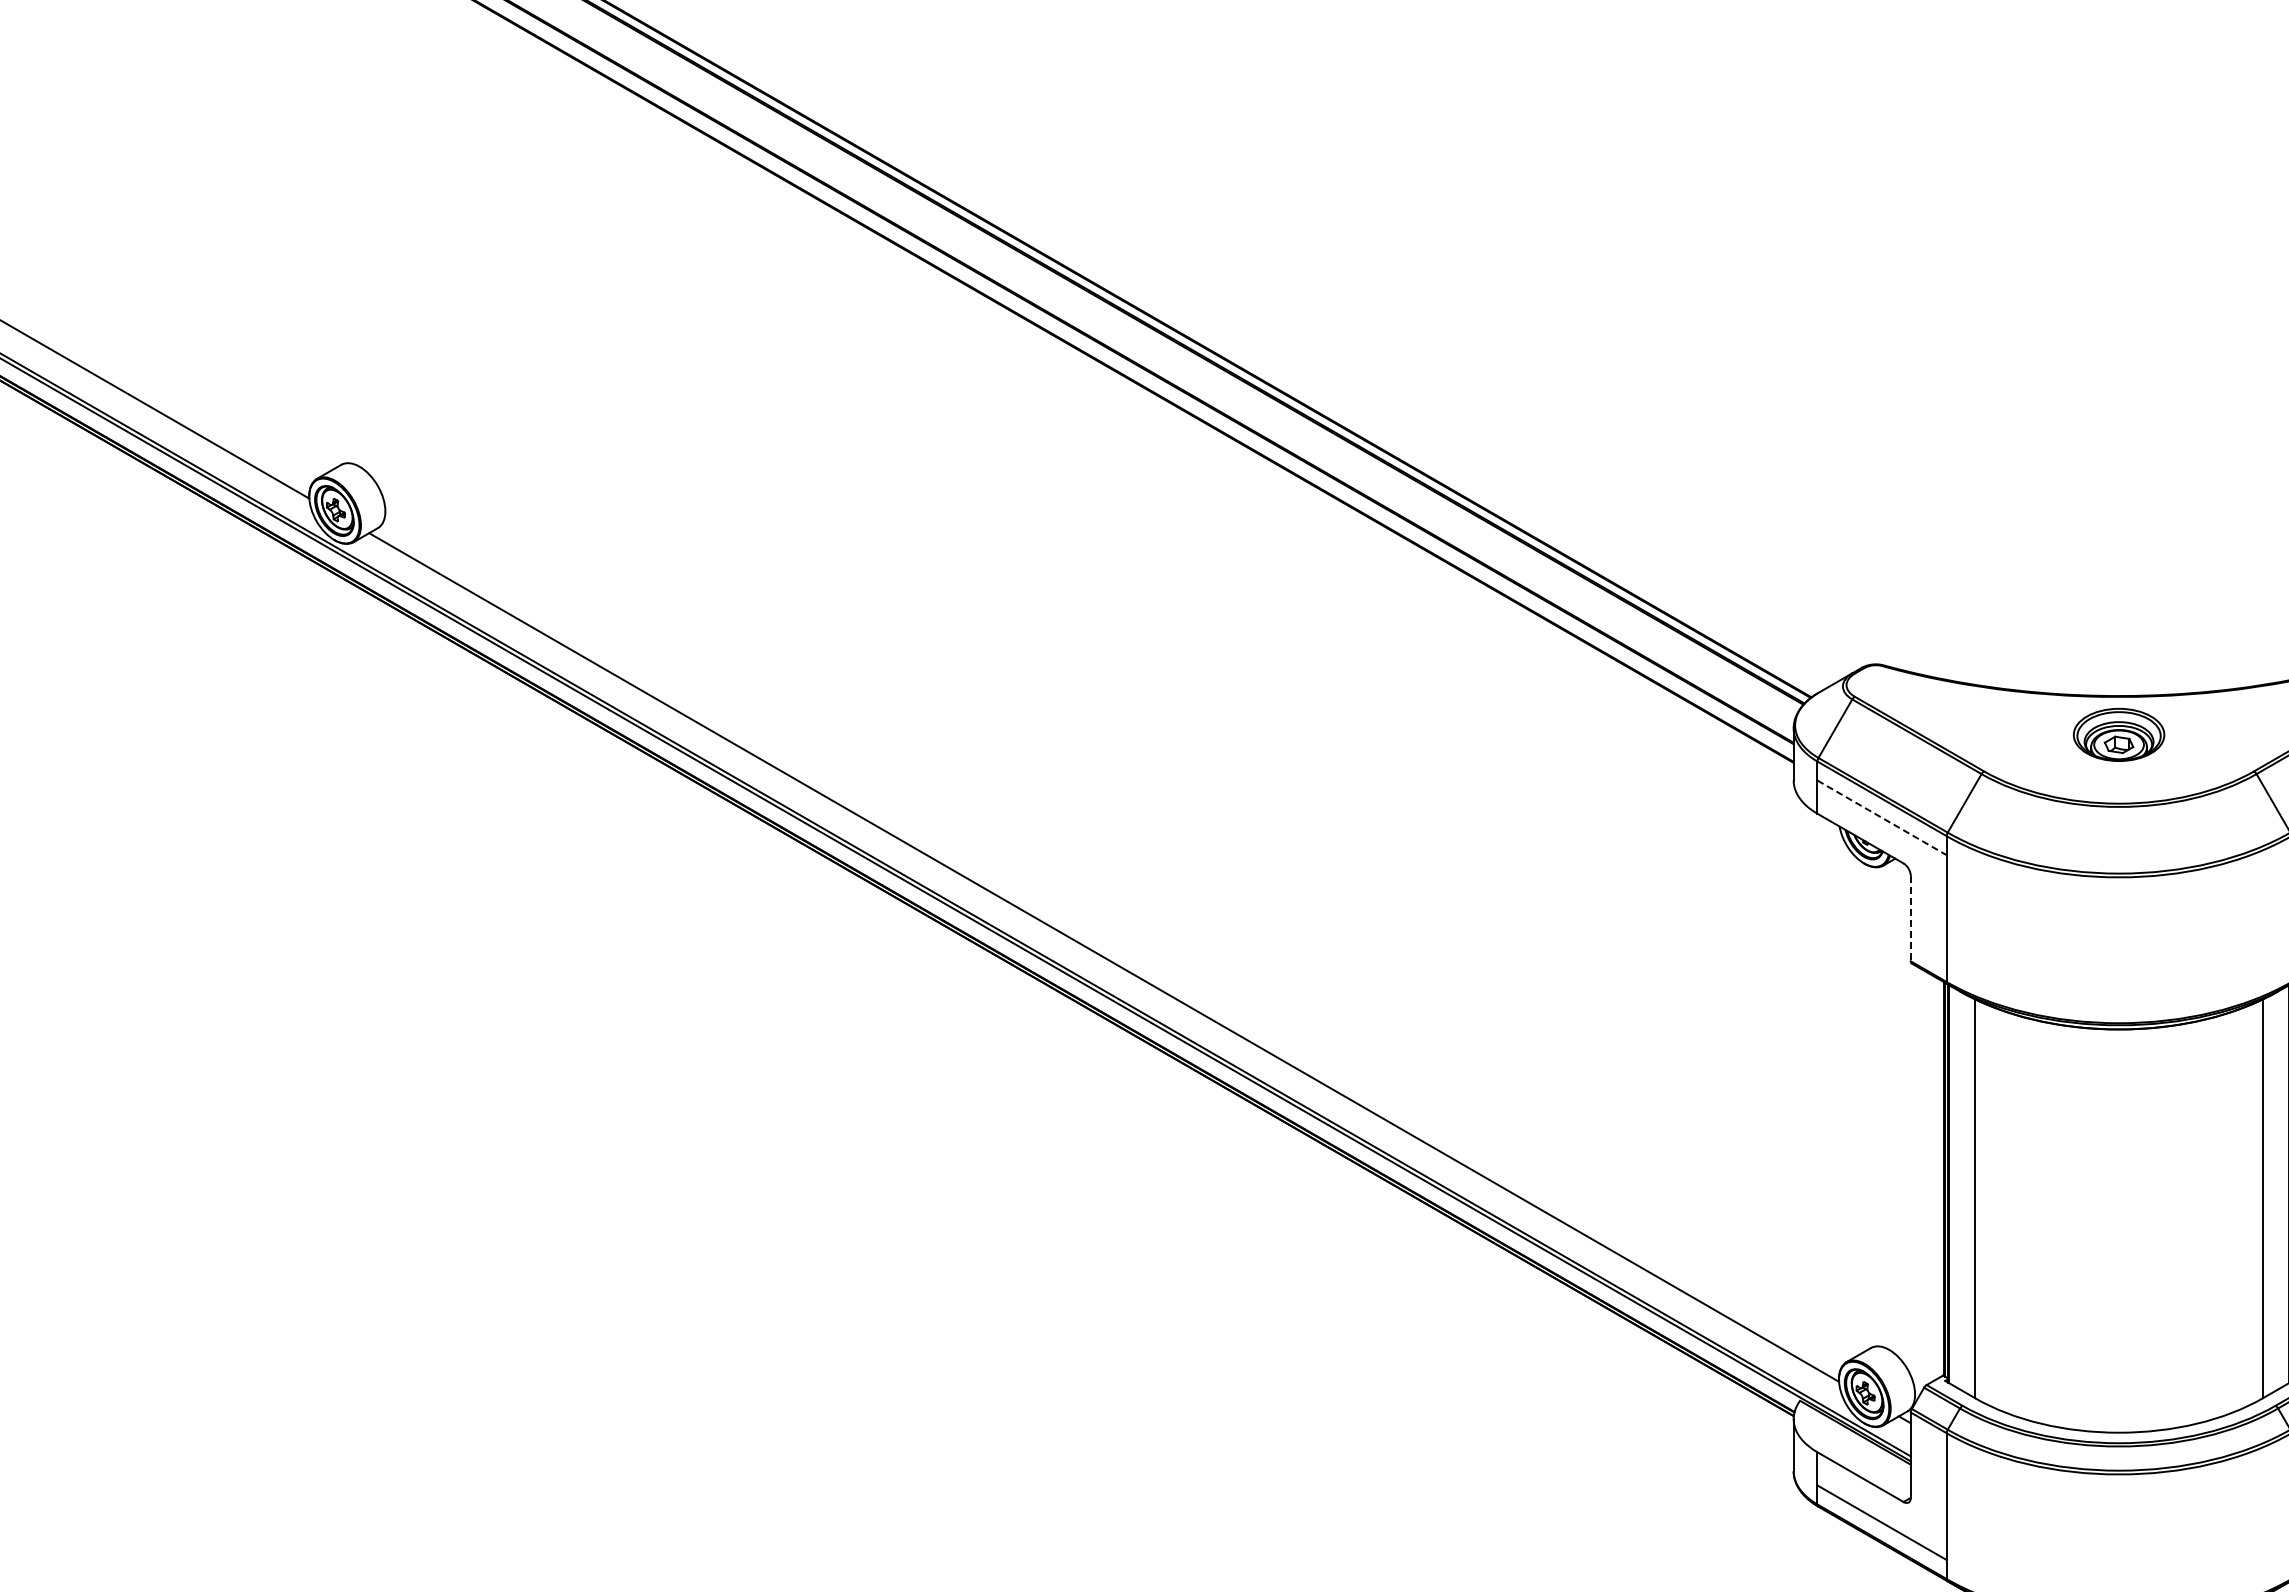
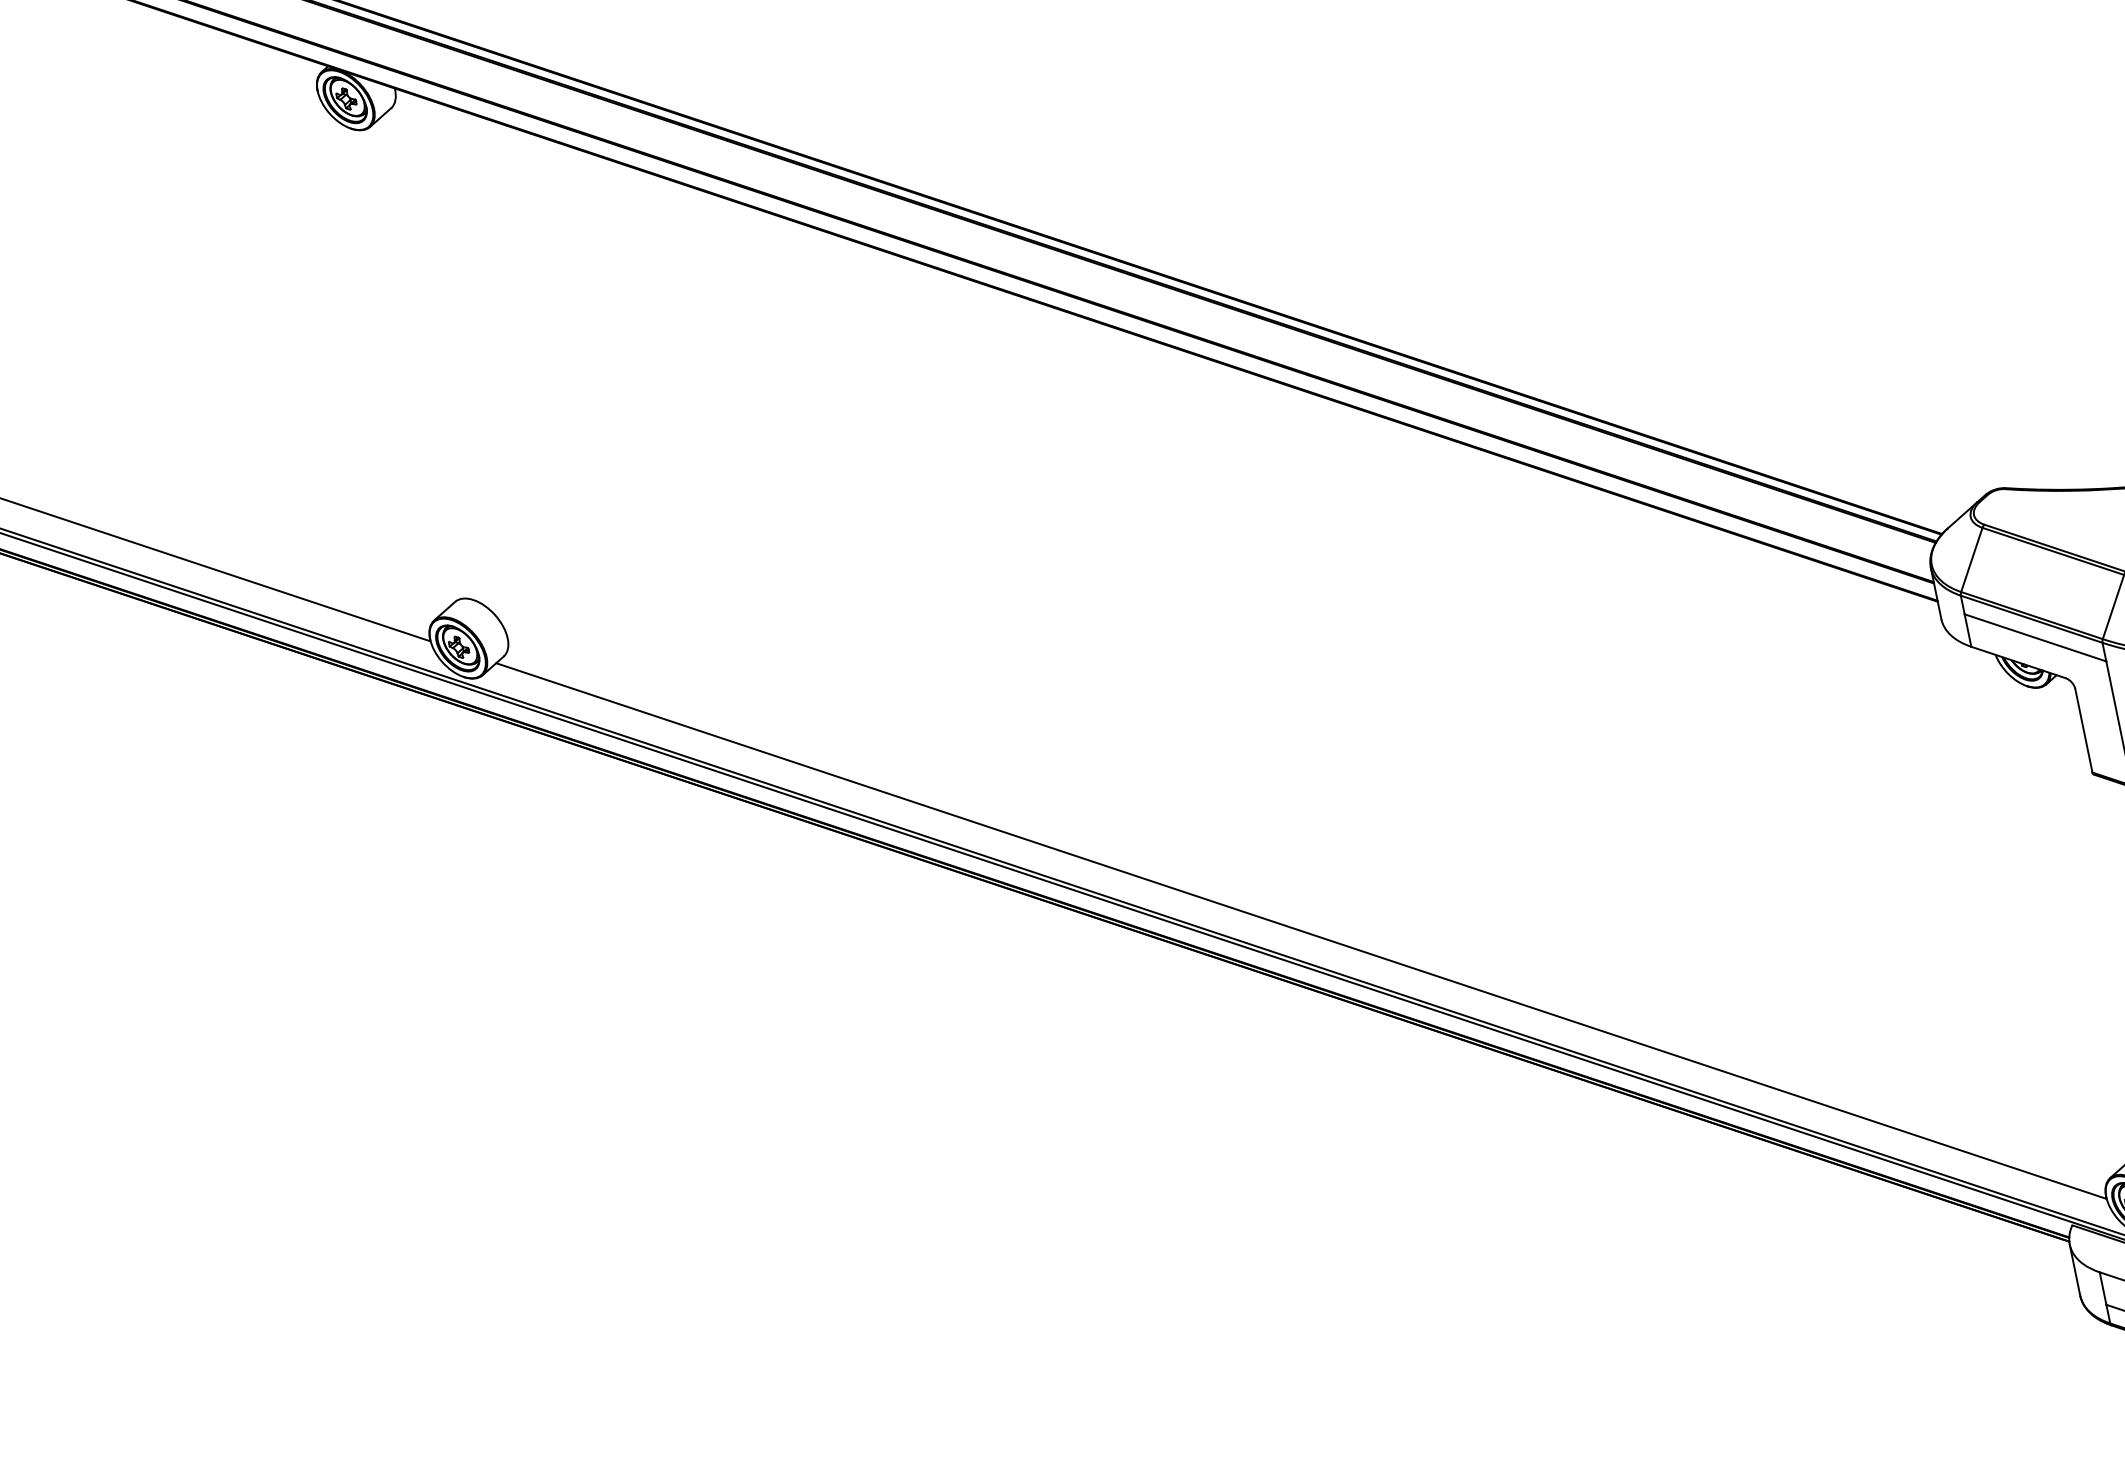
line: (1882, 817) -> (2035, 637), dashed -> solid
line: (1910, 918) -> (2083, 730), dashed -> solid

